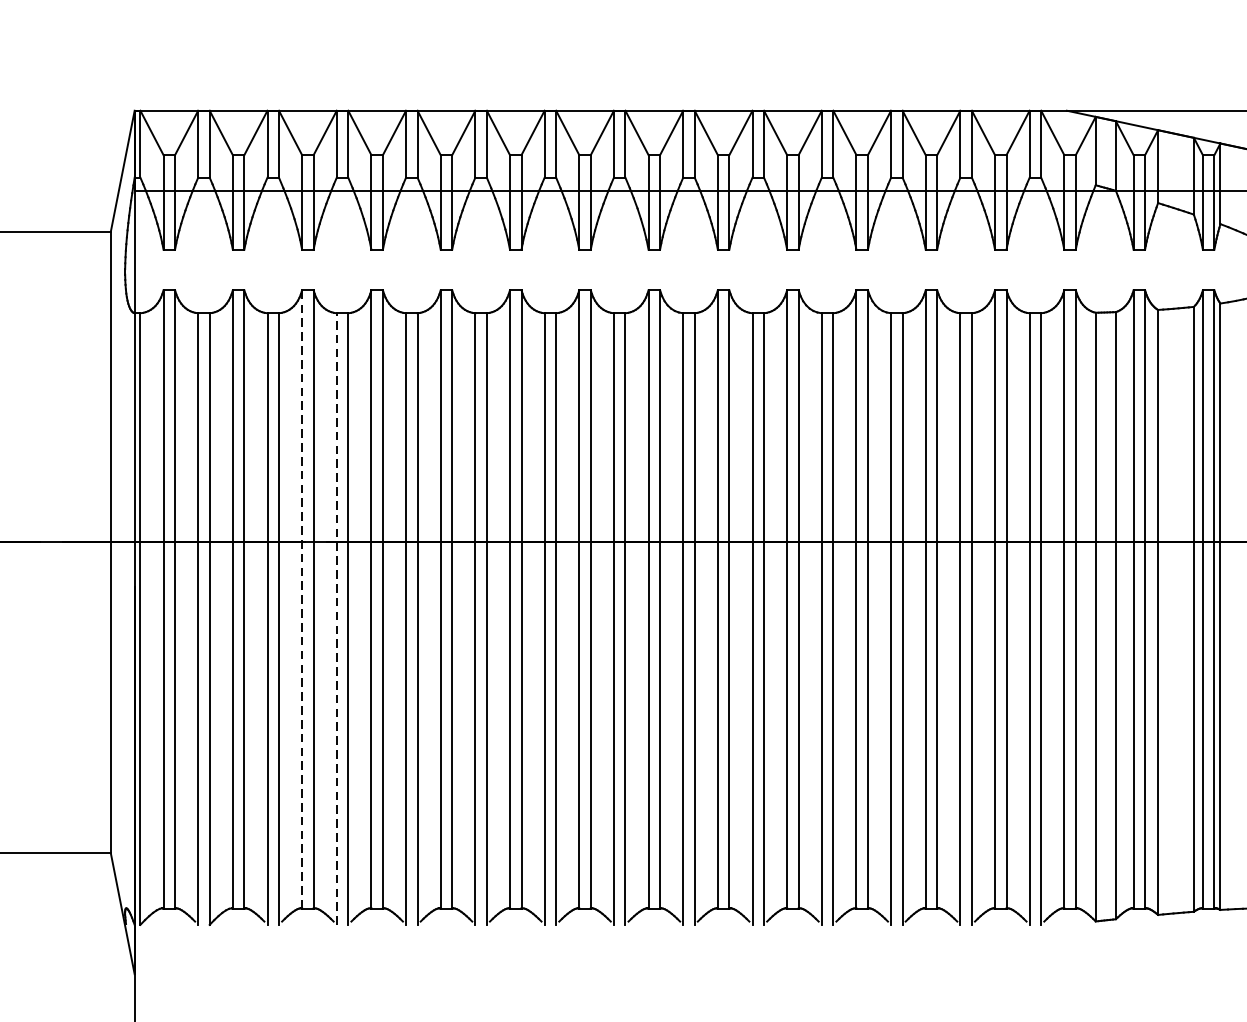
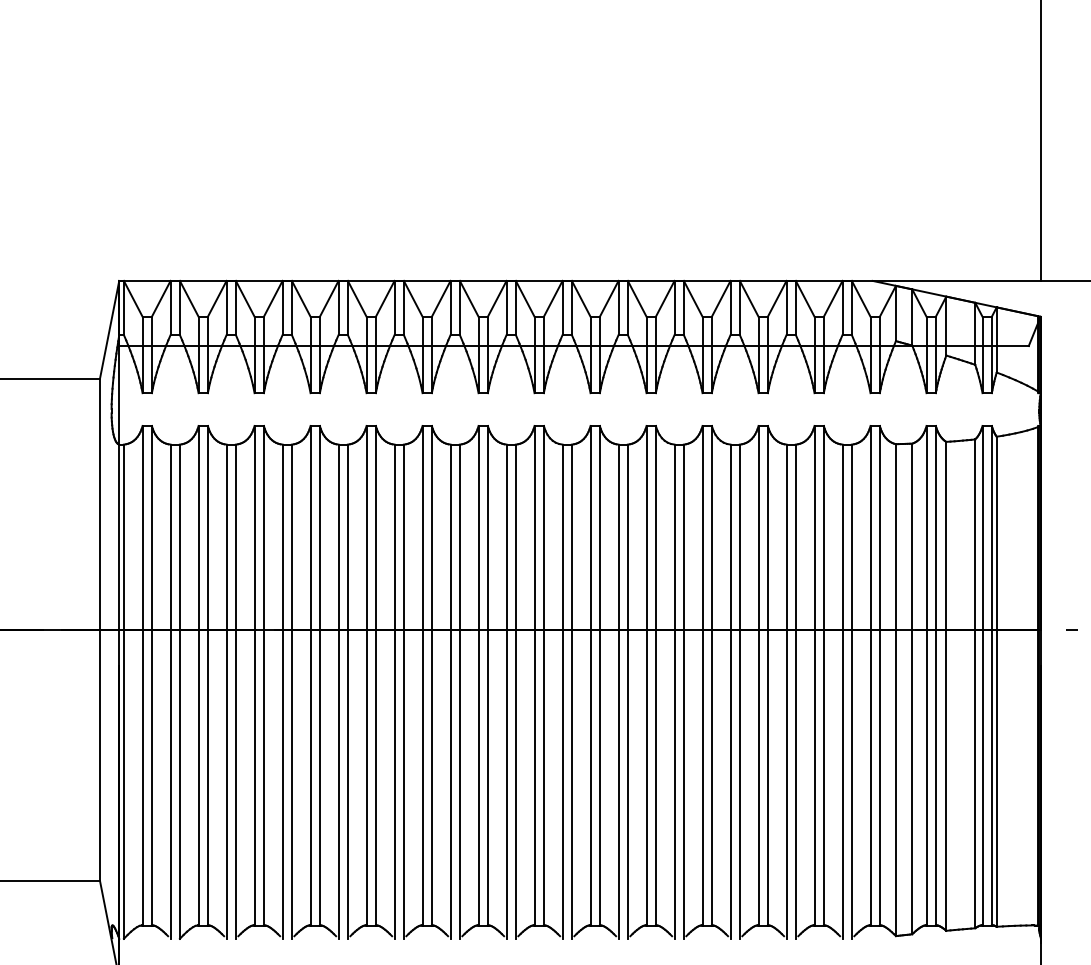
line: (302, 599) -> (254, 675), dashed -> solid
line: (336, 618) -> (282, 691), dashed -> solid

